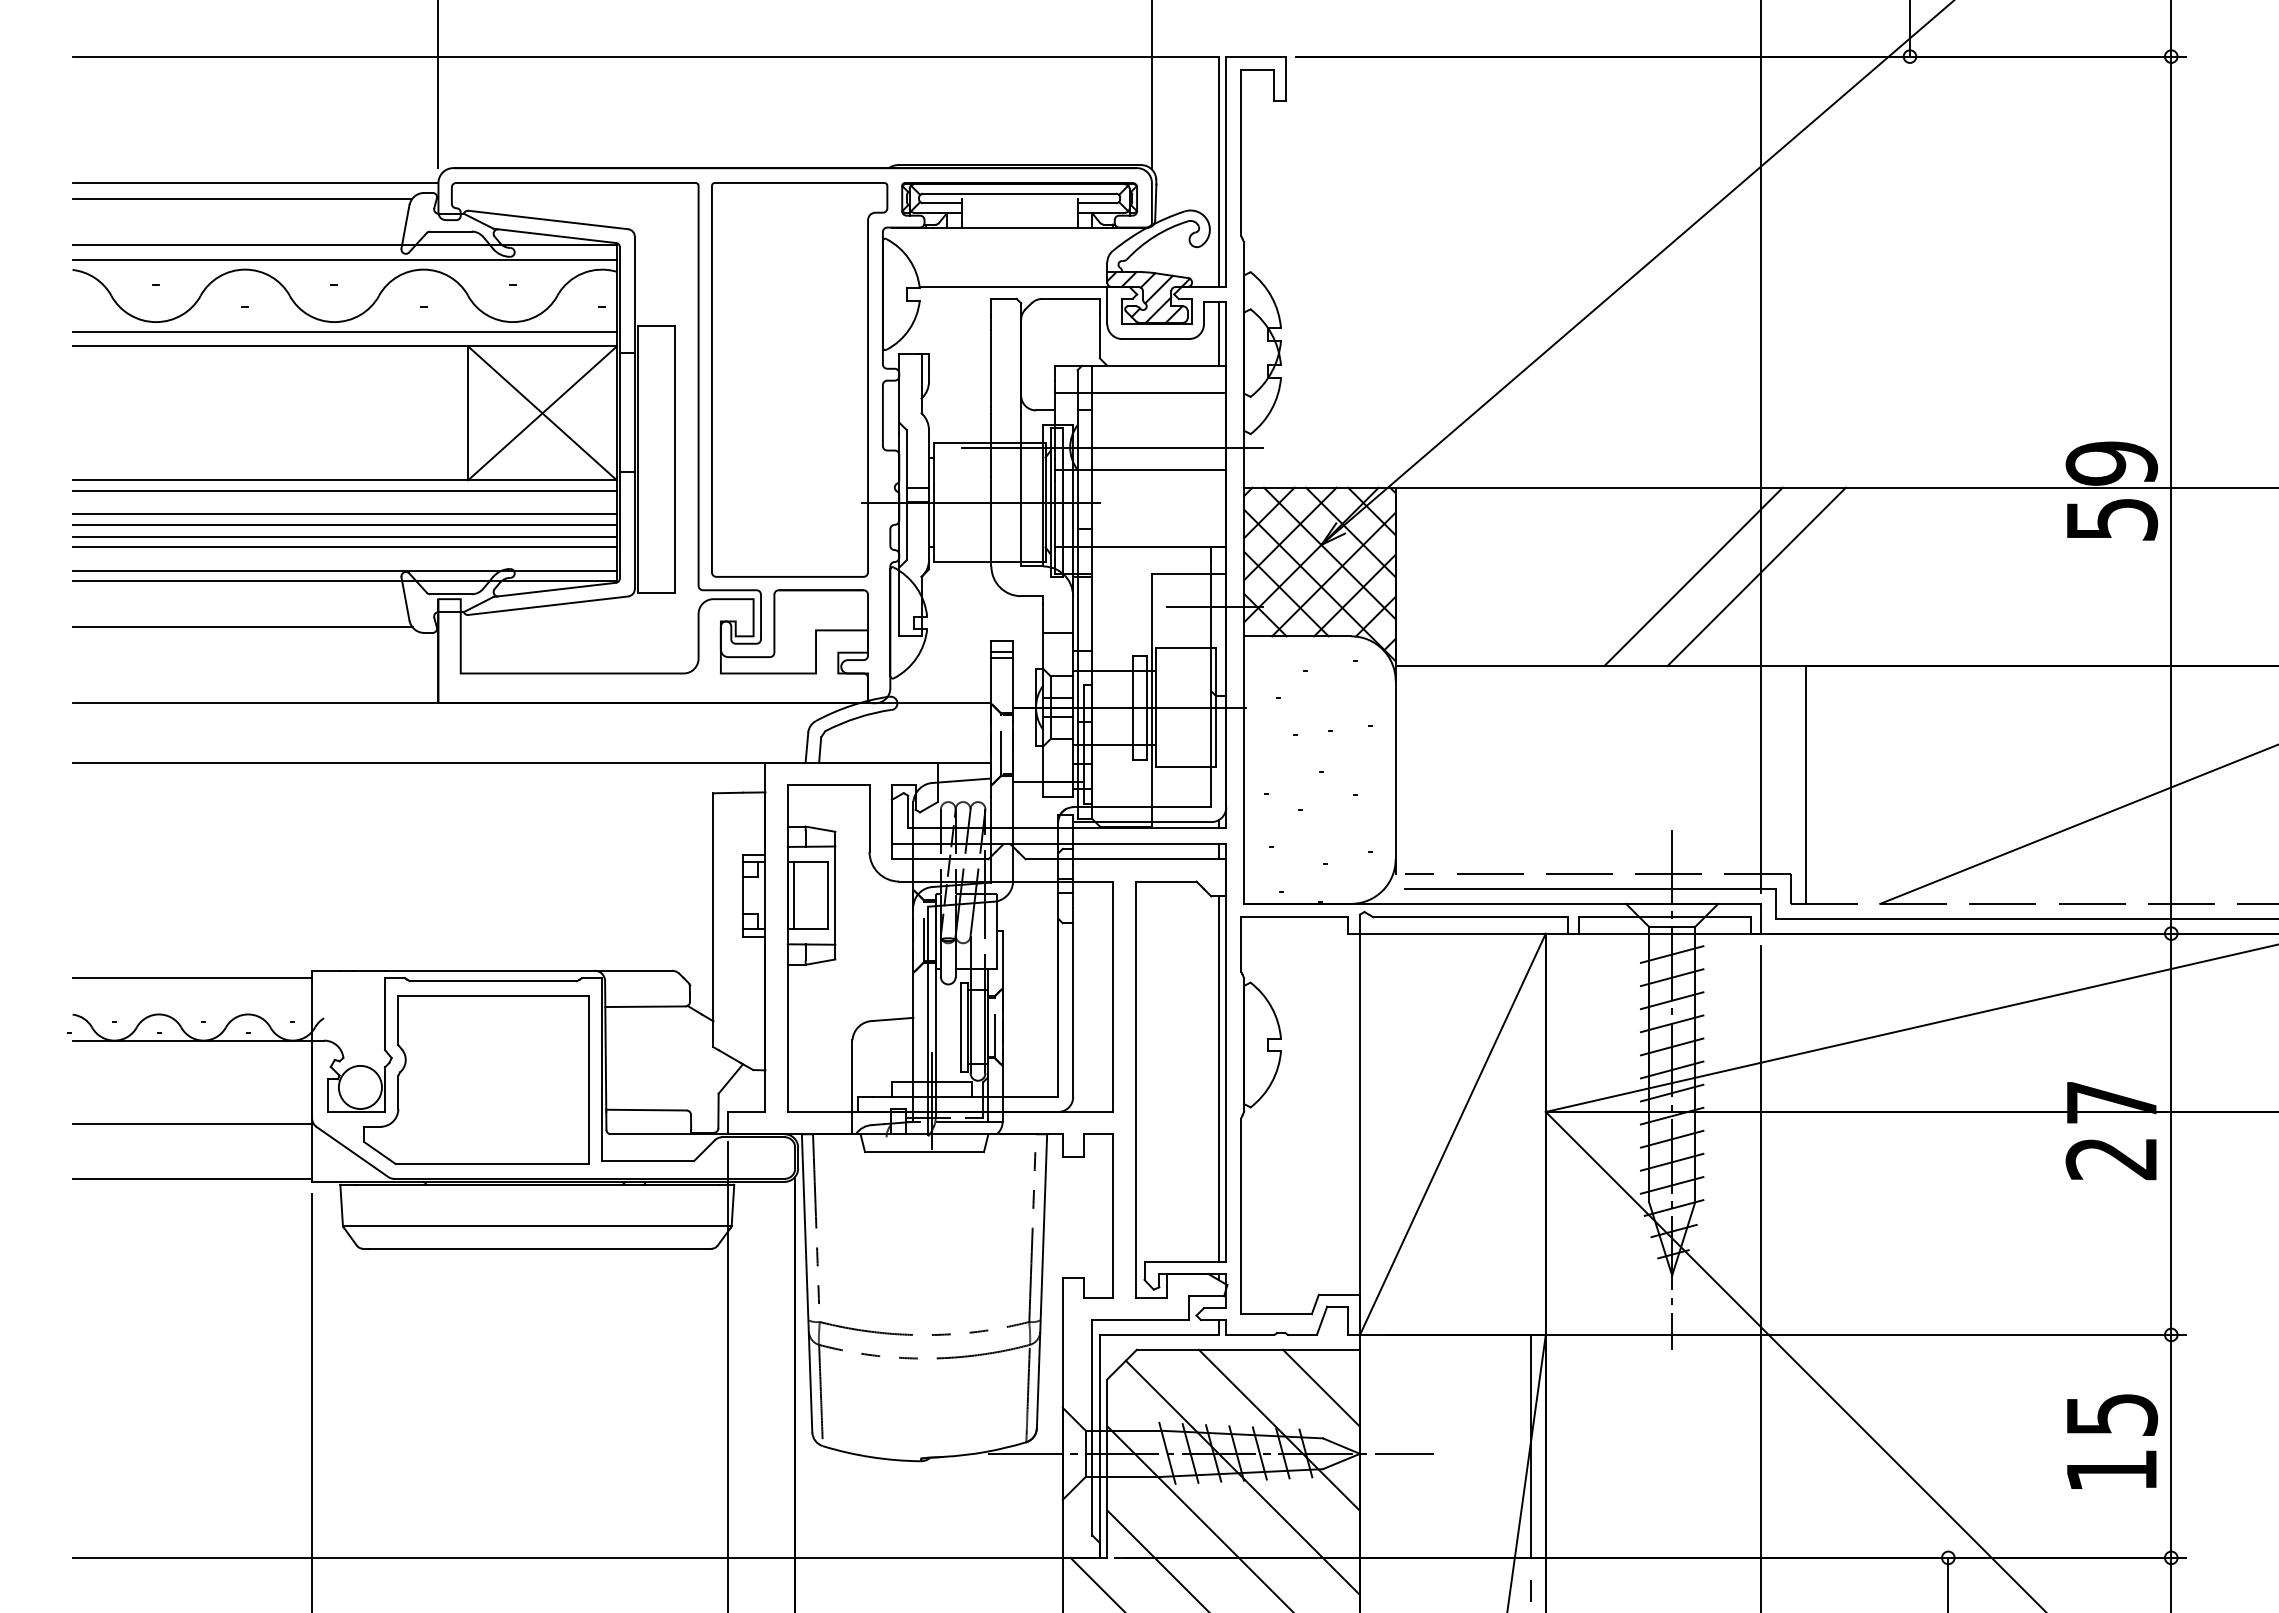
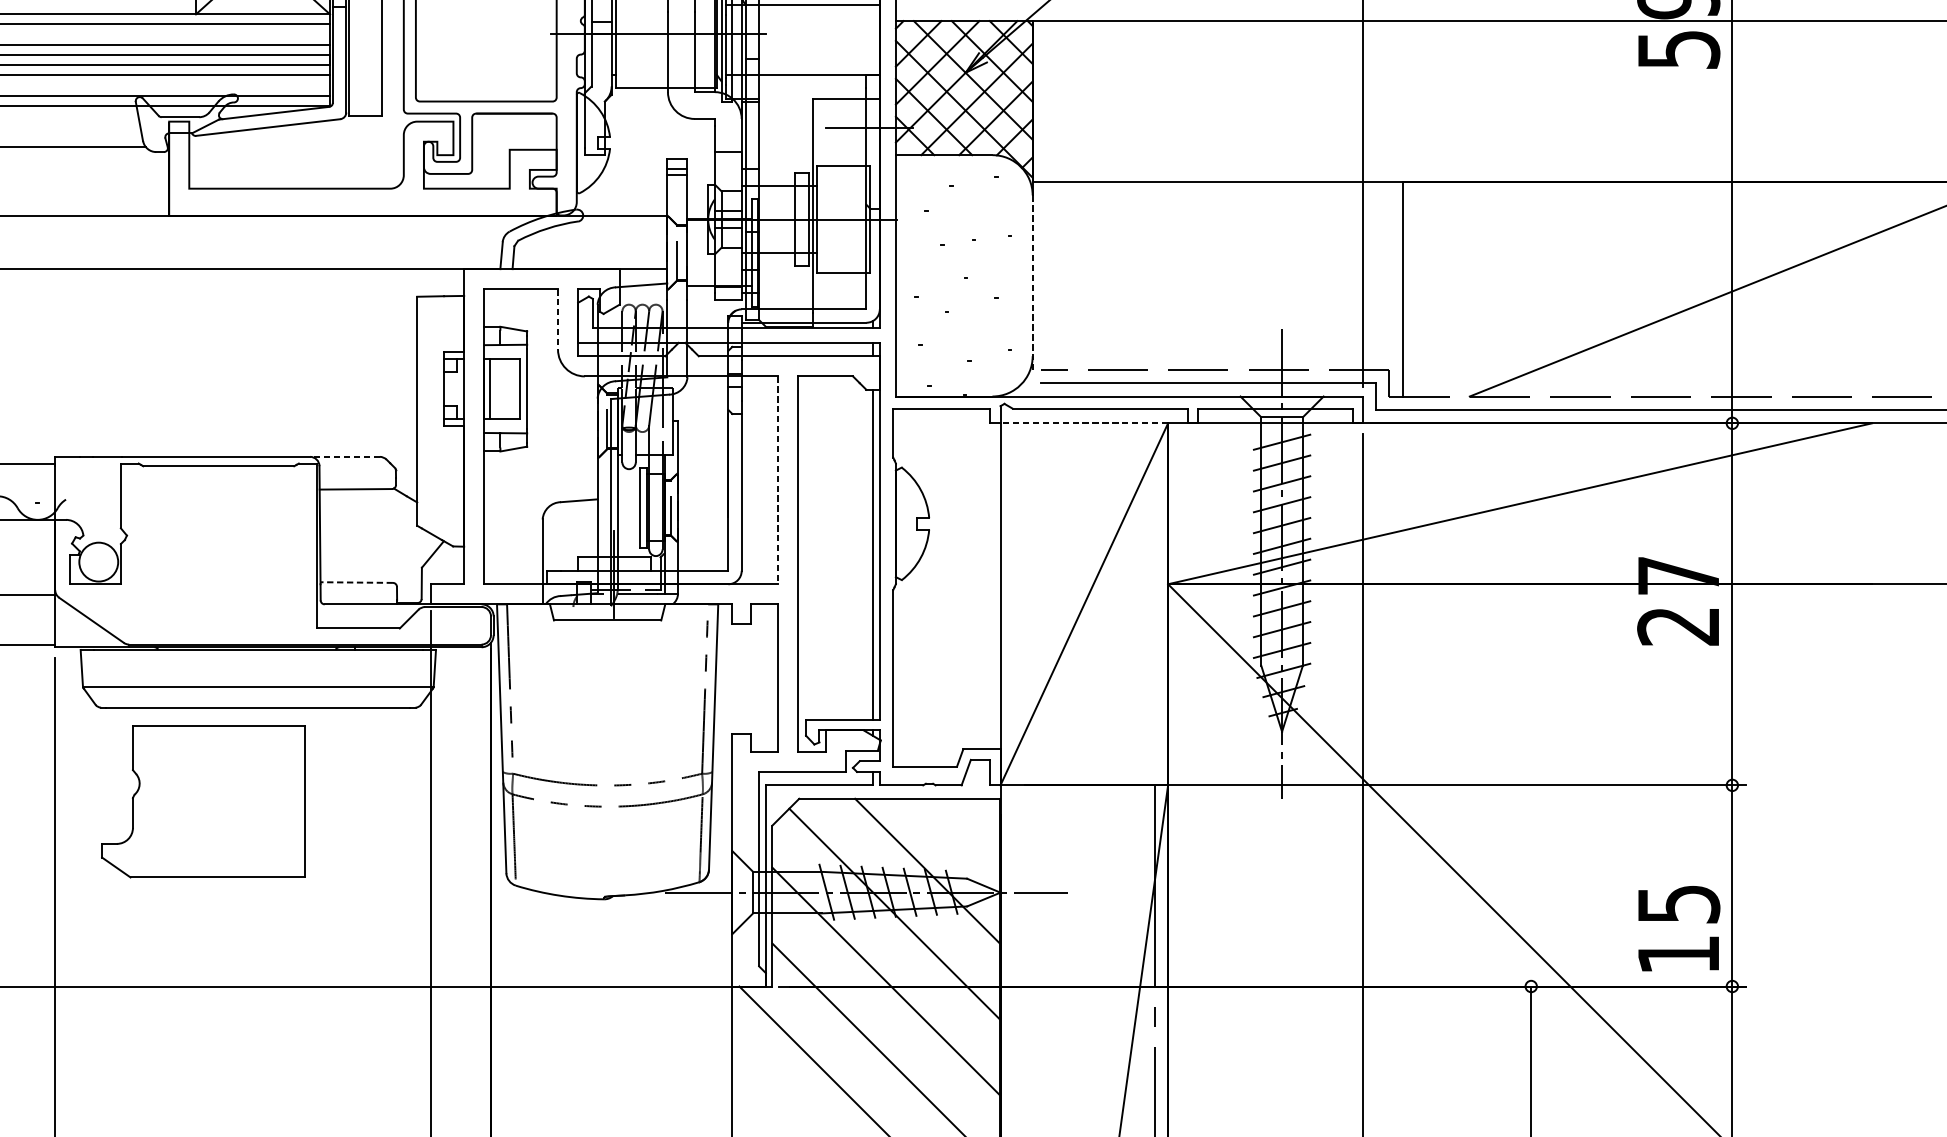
line: (1693, 576) -> (1301, 101), removed
line: (1756, 576) -> (1358, 101), removed
line: (1395, 777) -> (1032, 282), solid -> dashed
line: (869, 818) -> (558, 319), solid -> dashed
line: (1452, 933) -> (1083, 423), solid -> dashed
line: (633, 970) -> (345, 456), solid -> dashed
line: (1113, 997) -> (778, 480), solid -> dashed
part: (476, 1079) -> (203, 801), moved
line: (645, 1110) -> (355, 582), solid -> dashed
line: (1321, 1387) -> (965, 832), removed
text: (2112, 1441) -> (1679, 928), moved

